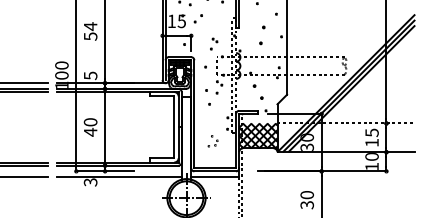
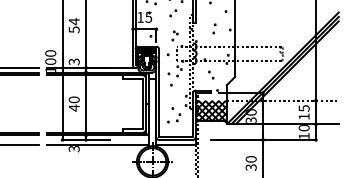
part: (198, 19) -> (173, 13), moved
part: (262, 34) -> (214, 28), size x0.62
text: (89, 75) -> (73, 61), 5 -> 3
part: (258, 91) -> (211, 74), size x0.62
part: (213, 141) -> (174, 115), size x1.67

